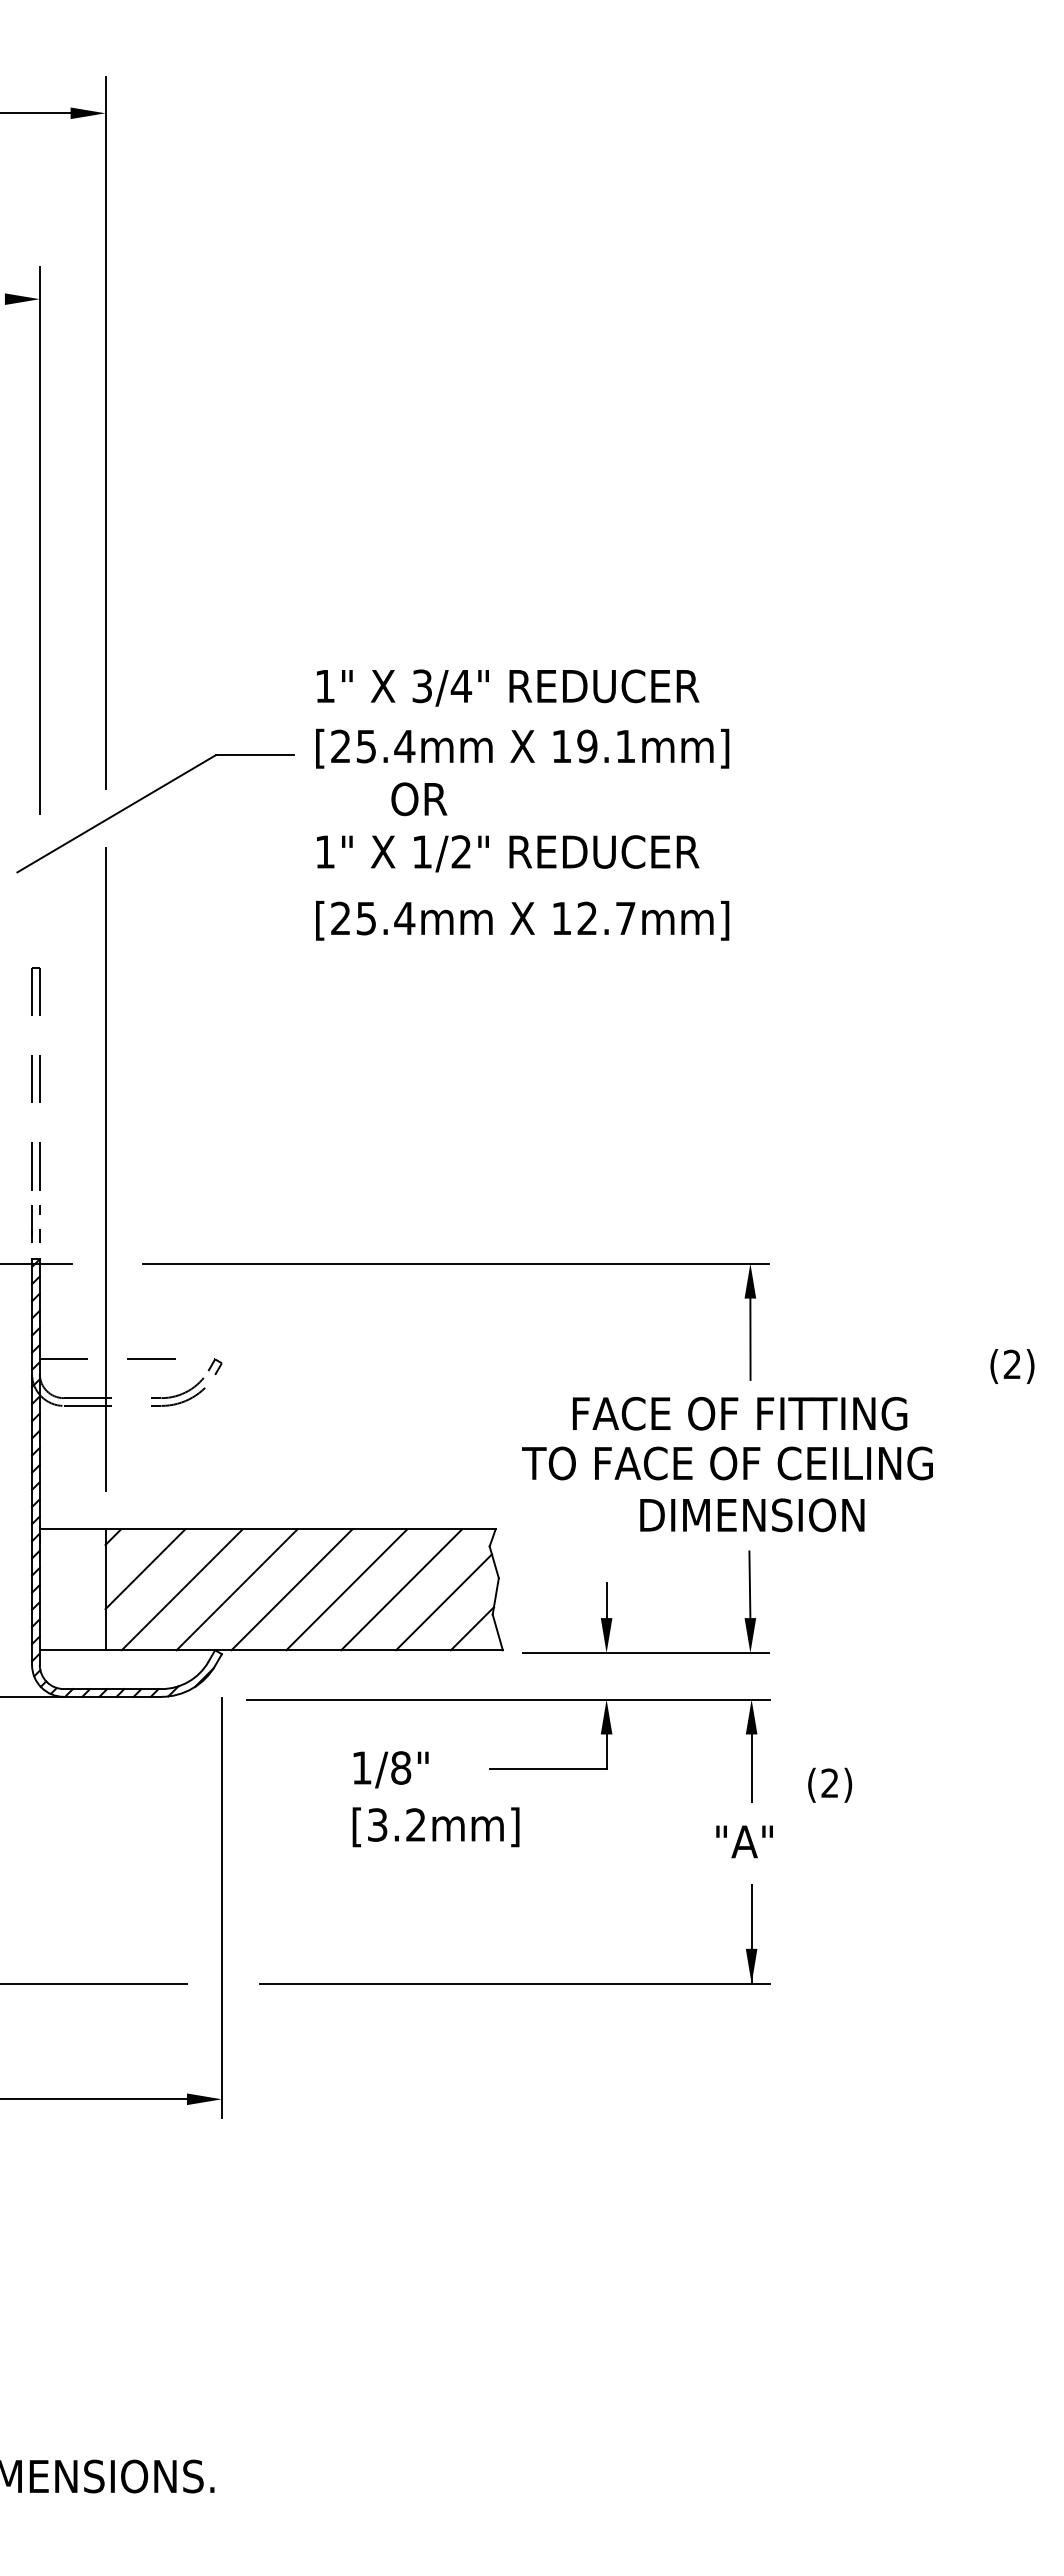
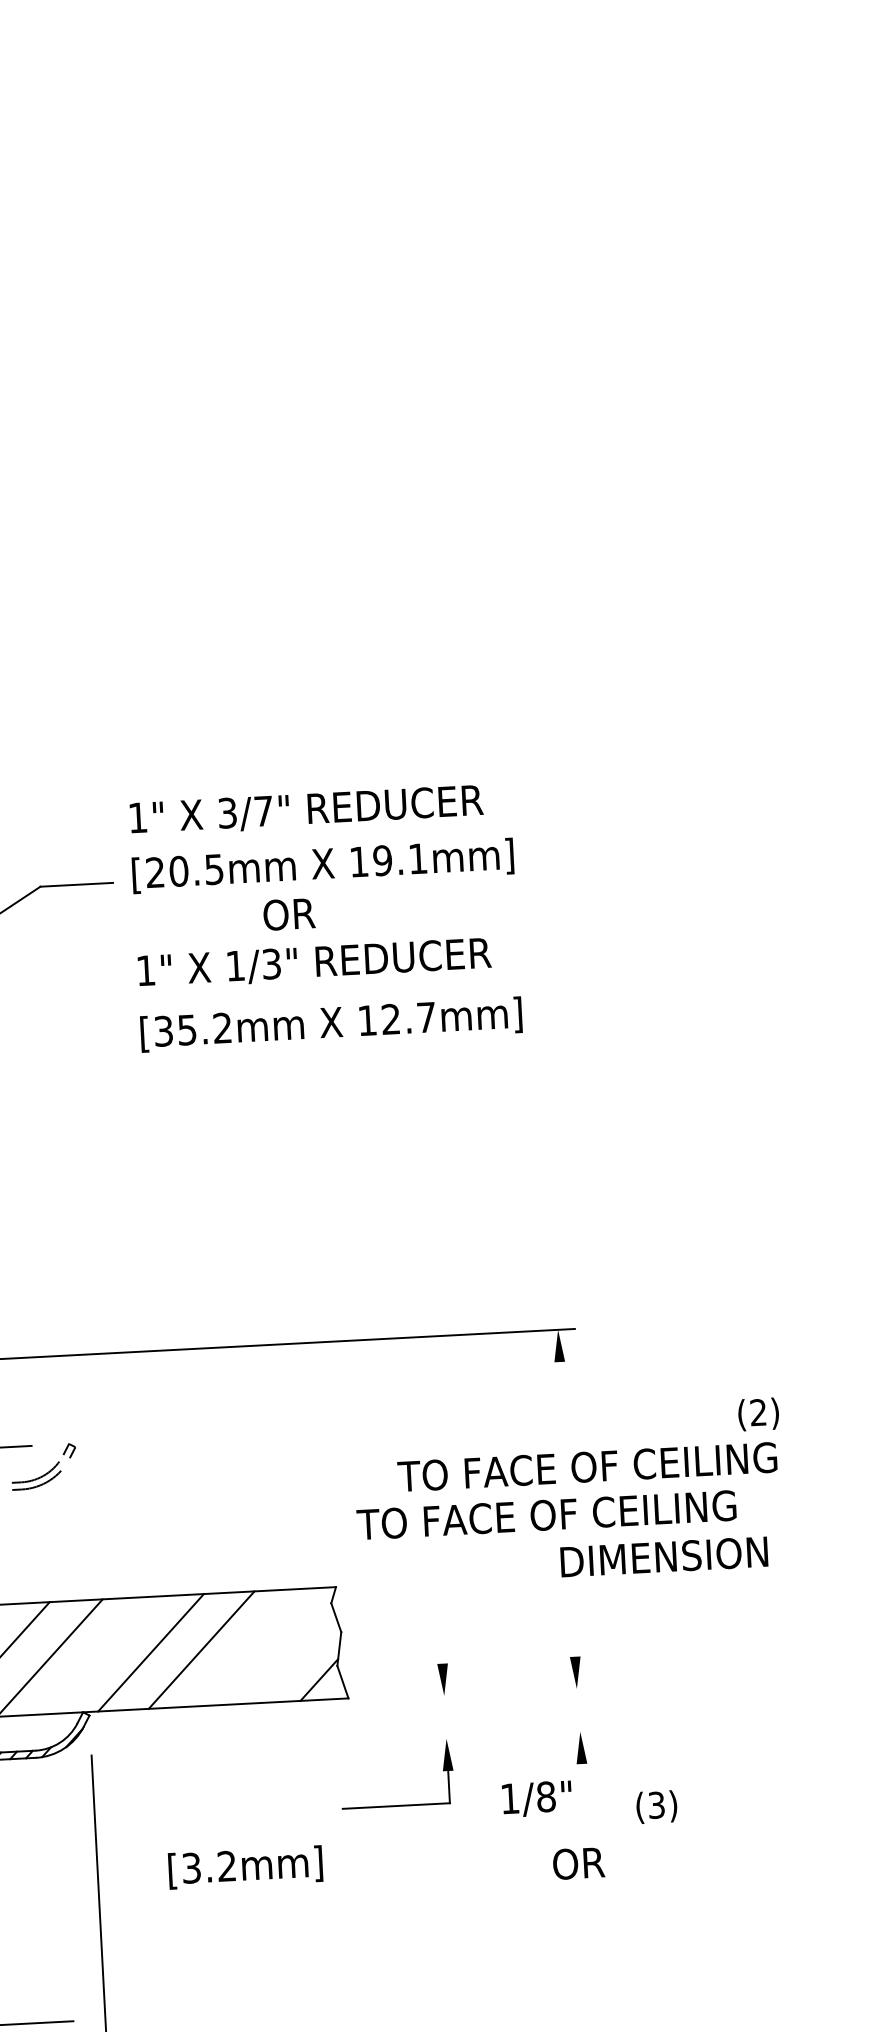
text: (461, 686) -> (263, 811), 3/4" -> 3/7"
text: (385, 746) -> (196, 870), [25.4mm -> [20.5mm
text: (419, 799) -> (289, 914), moved
text: (461, 851) -> (271, 963), 1/2" -> 1/3"
text: (373, 918) -> (193, 1029), [25.4mm -> [35.2mm
line: (750, 1338) -> (561, 1398), removed
text: (1012, 1366) -> (758, 1414), moved
text: (773, 1413) -> (586, 1466), FACE OF FITTING -> TO FACE OF CEILING
text: (752, 1515) -> (664, 1557), moved
line: (749, 1584) -> (572, 1625), removed
line: (236, 1589) -> (99, 1655), removed
line: (401, 1589) -> (252, 1647), removed
line: (606, 1600) -> (441, 1647), removed
line: (443, 1602) -> (291, 1657), removed
line: (645, 1653) -> (480, 1694), removed
line: (507, 1699) -> (355, 1743), removed
line: (751, 1768) -> (583, 1795), removed
text: (390, 1769) -> (536, 1798), moved
text: (829, 1783) -> (656, 1805), (2) -> (3)
text: (435, 1827) -> (245, 1867), moved
text: (743, 1841) -> (579, 1863), "A" -> OR
part: (514, 1983) -> (375, 2005), removed

